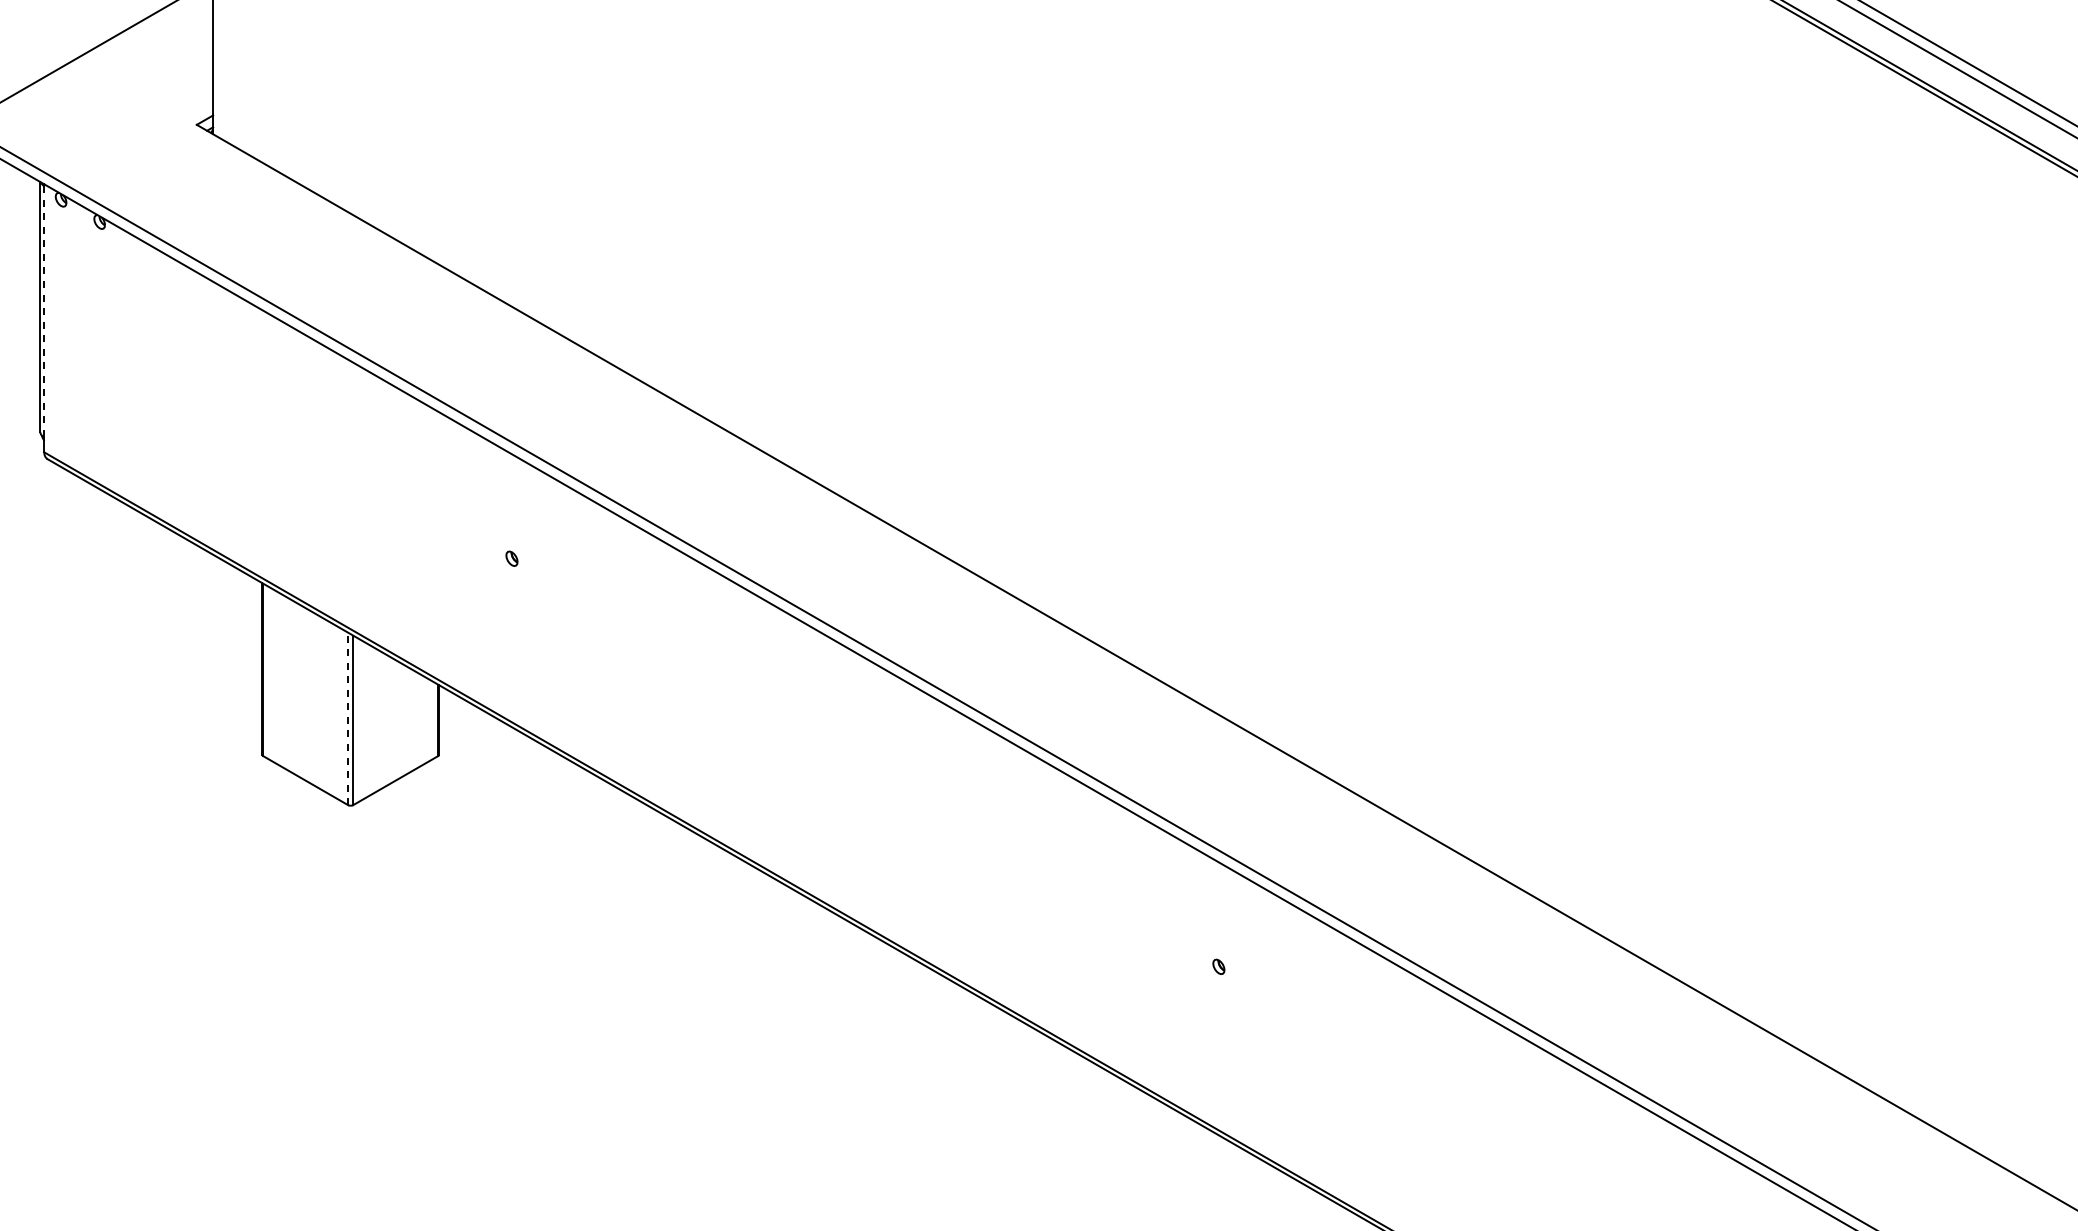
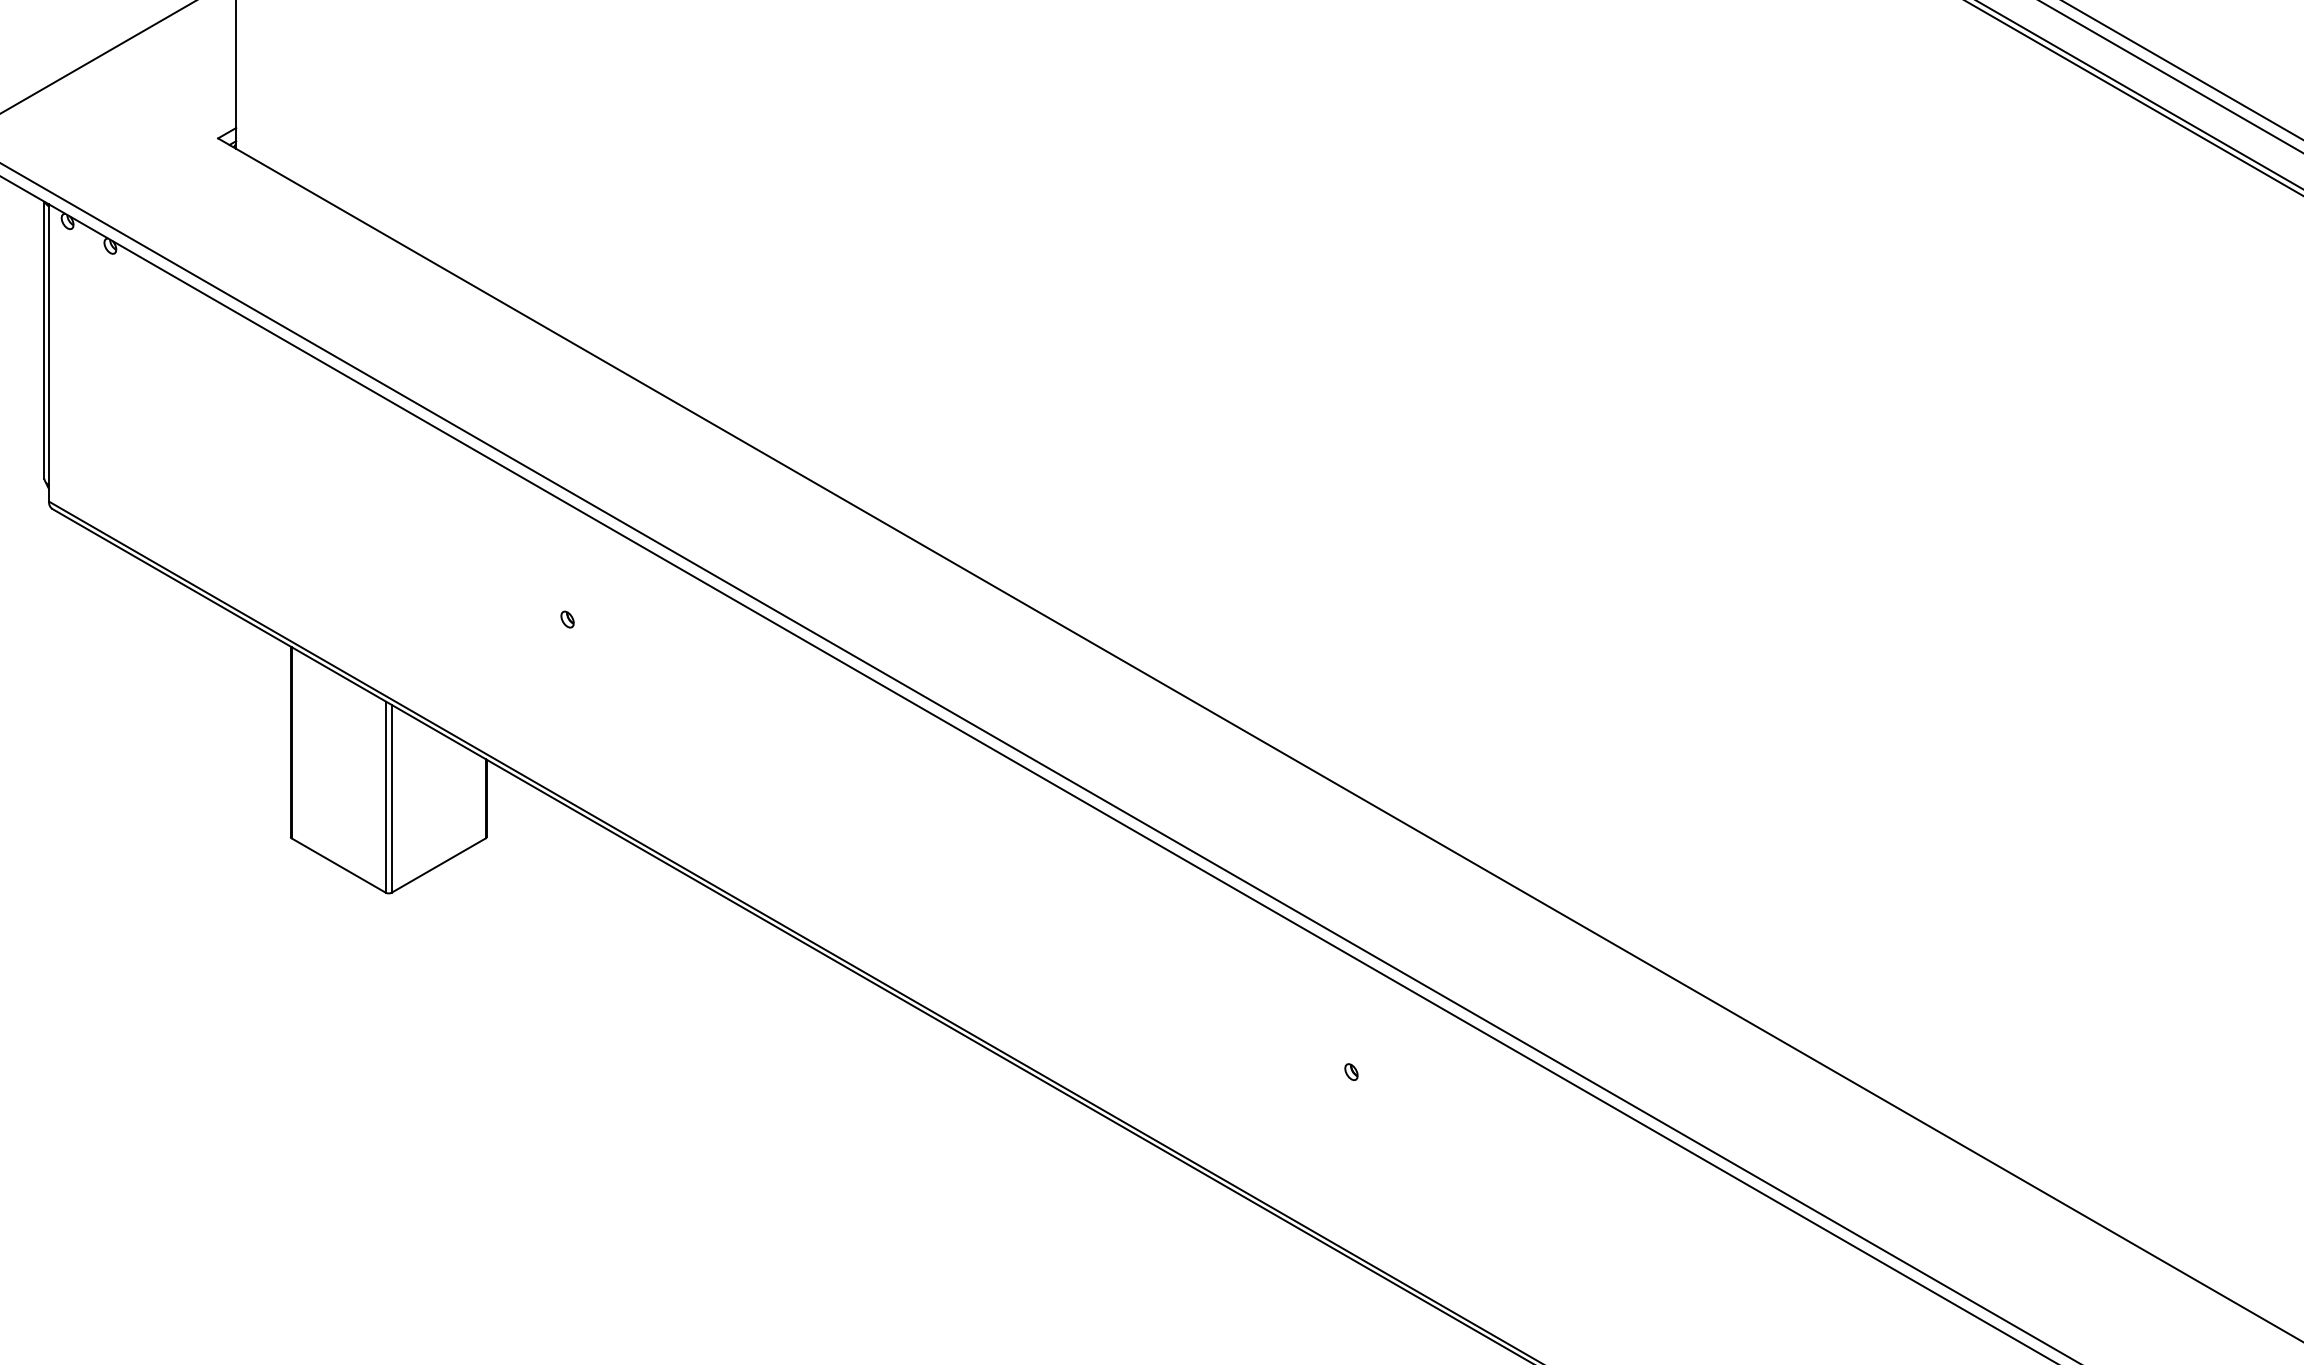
line: (44, 311) -> (49, 345), dashed -> solid
line: (348, 718) -> (386, 796), dashed -> solid

